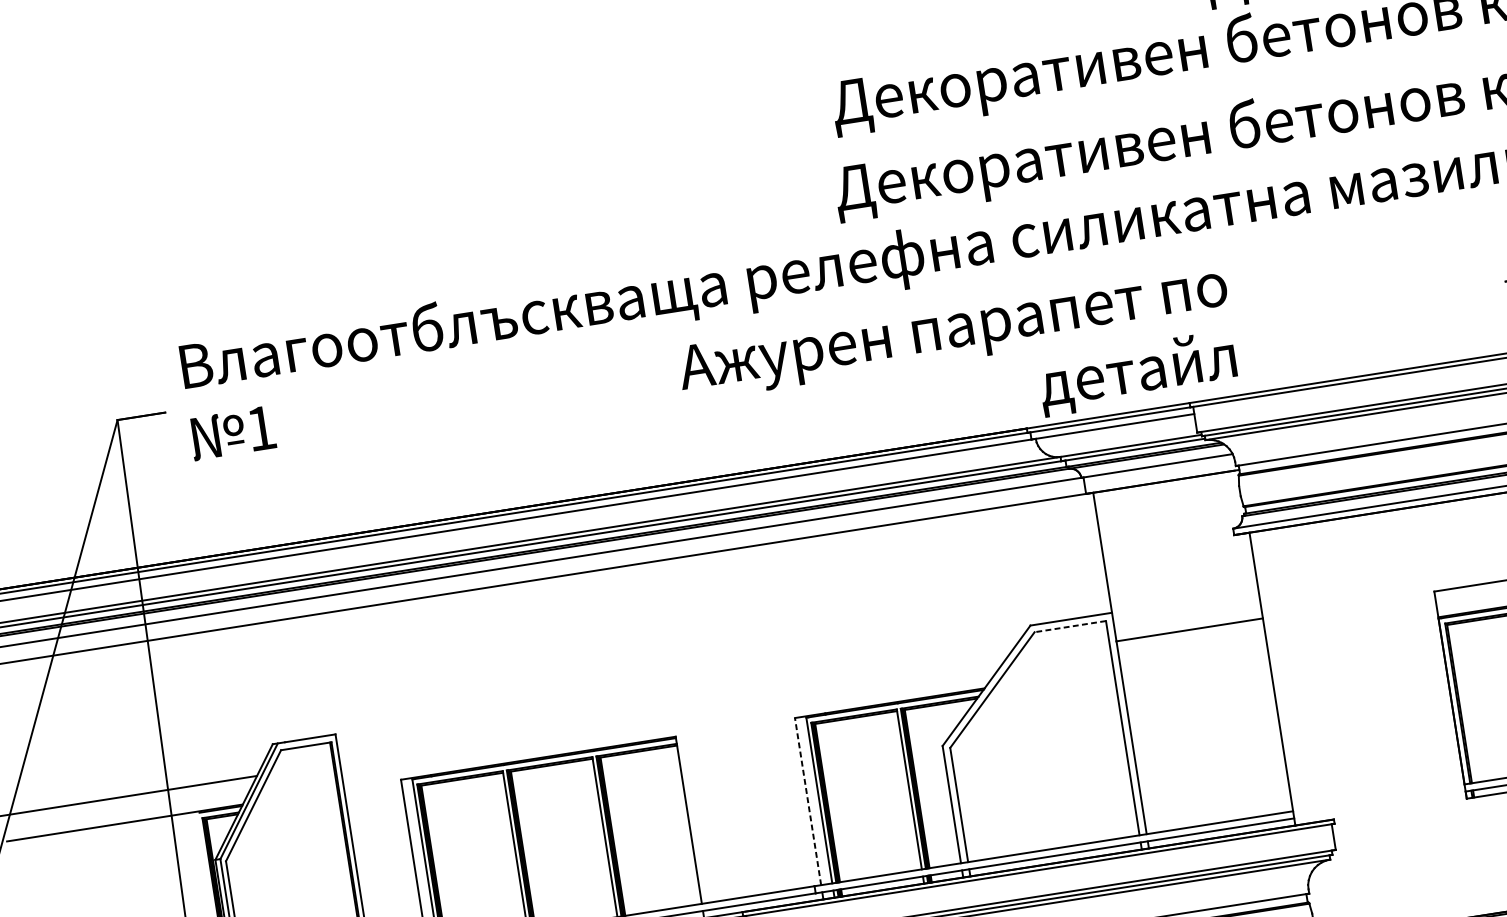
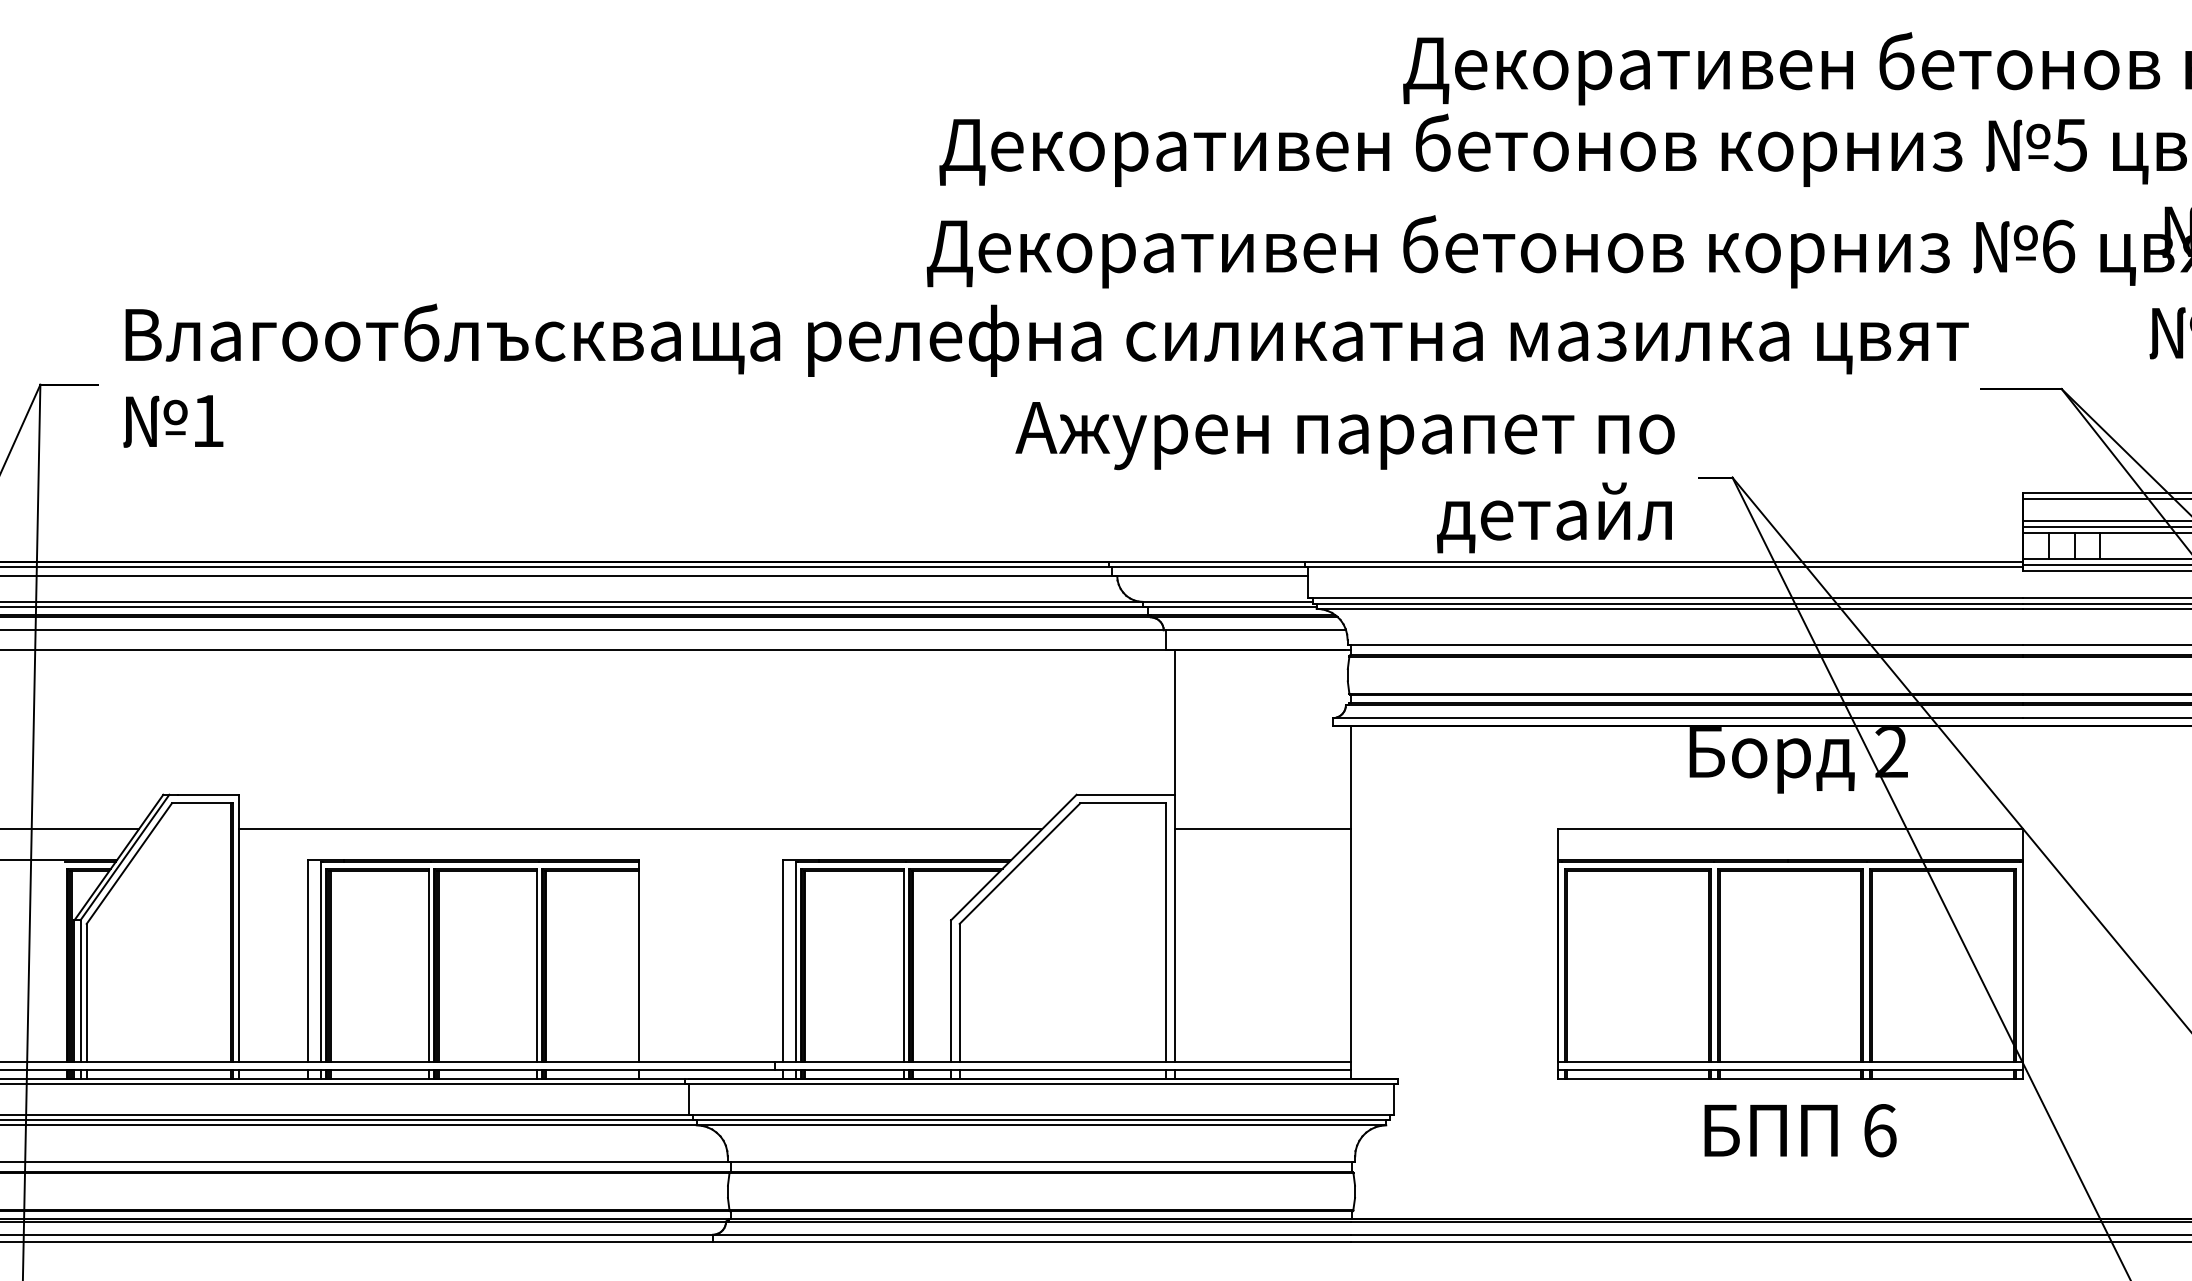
text: (958, 367) -> (1344, 477), moved
line: (1069, 626) -> (1122, 803), dashed -> solid
line: (673, 711) -> (640, 829), added
line: (808, 801) -> (782, 960), dashed -> solid

